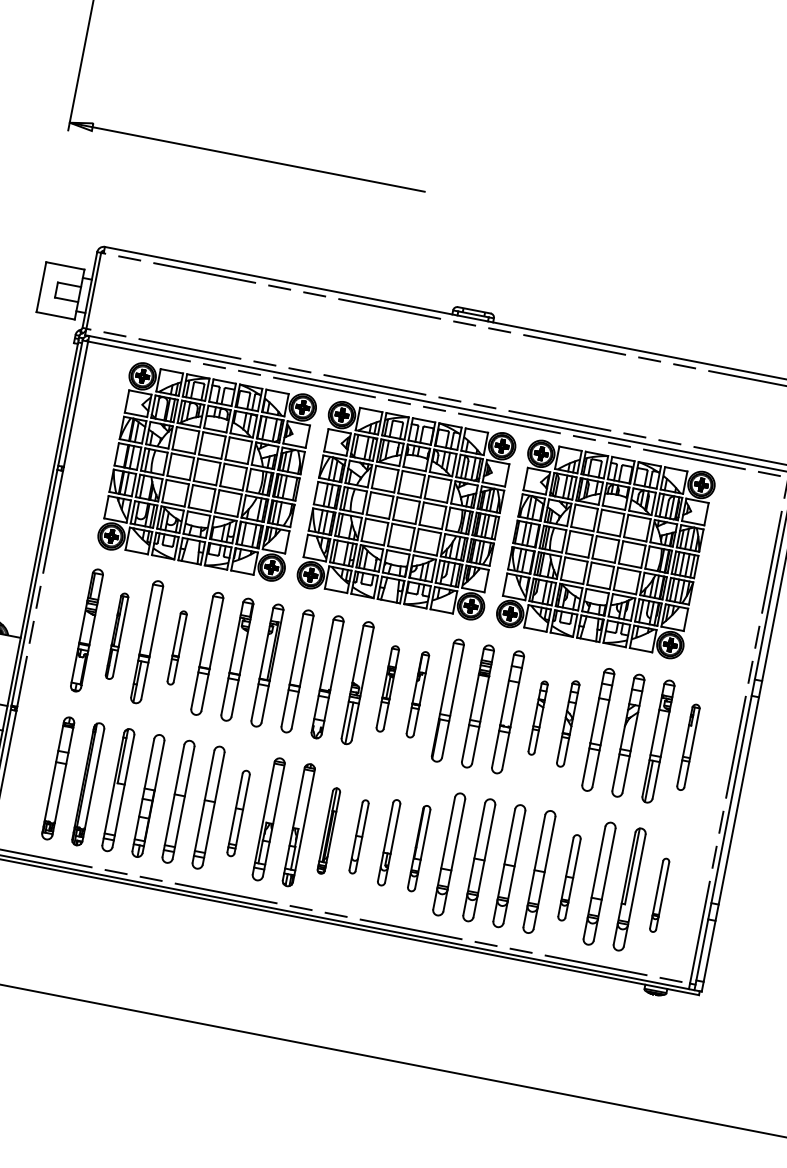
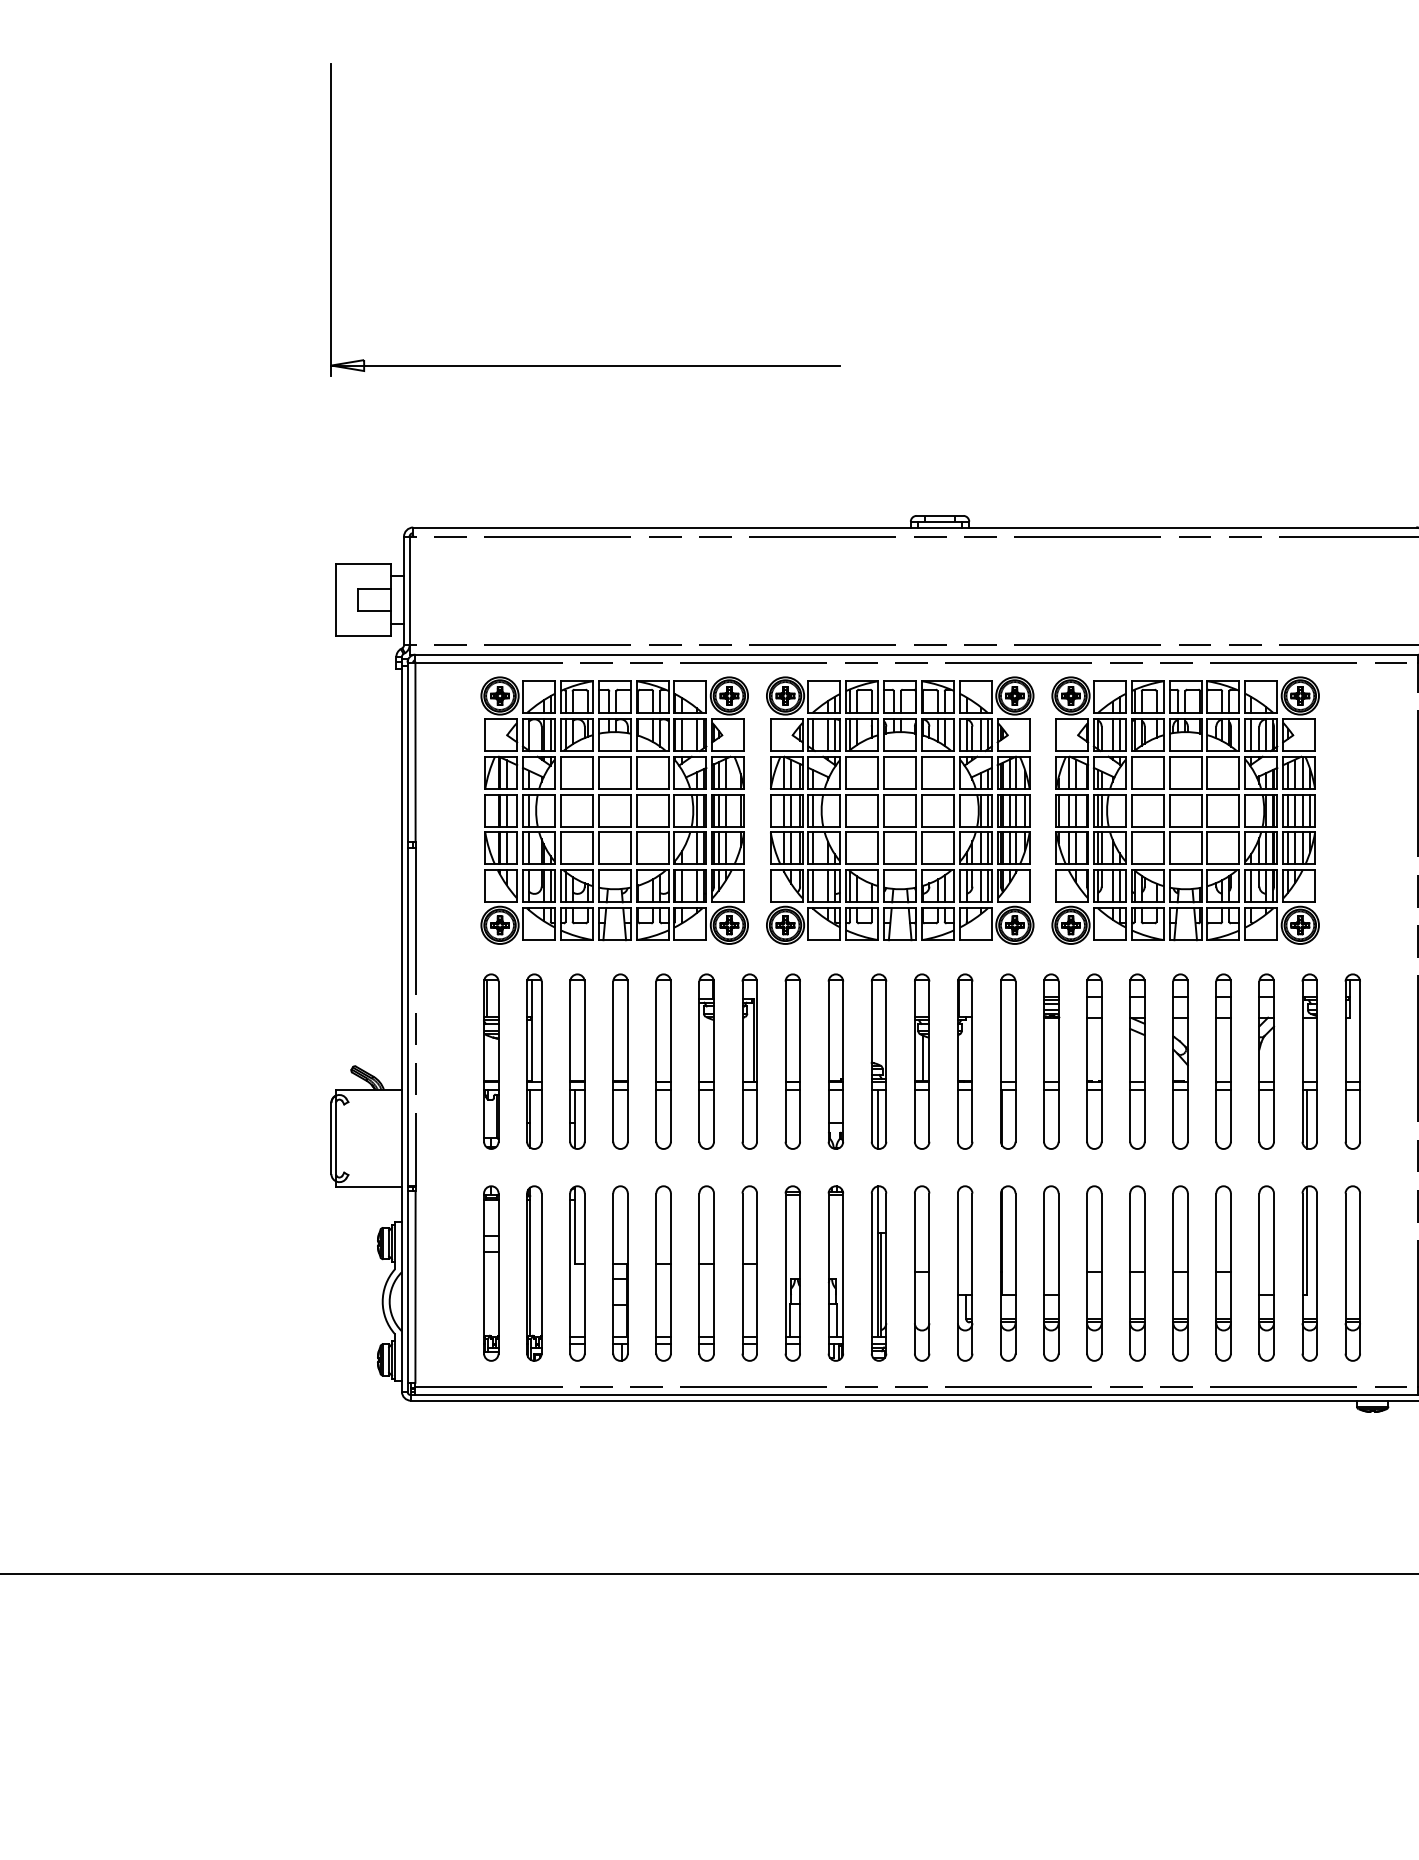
part: (117, 636) -> (534, 1061), size x1.43
part: (177, 647) -> (620, 1061), size x1.67
part: (388, 688) -> (922, 1061), size x1.43
part: (418, 694) -> (965, 1061), size x1.43
part: (538, 718) -> (1137, 1061), size x1.67
part: (568, 723) -> (1180, 1061), size x1.43
part: (688, 747) -> (1352, 1061), size x1.43
part: (238, 813) -> (749, 1273), size x1.43
part: (328, 830) -> (878, 1273), size x1.43
part: (359, 836) -> (922, 1273), size x1.67
part: (389, 842) -> (965, 1273), size x1.43
part: (419, 848) -> (1008, 1273), size x1.43
part: (569, 877) -> (1223, 1273), size x1.43
part: (659, 895) -> (1352, 1273), size x1.67

